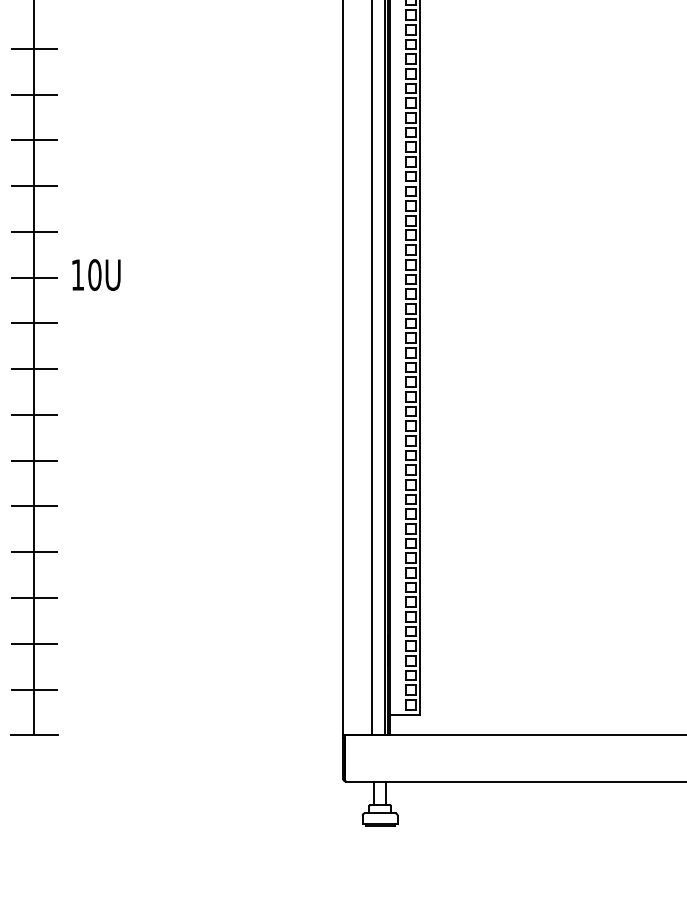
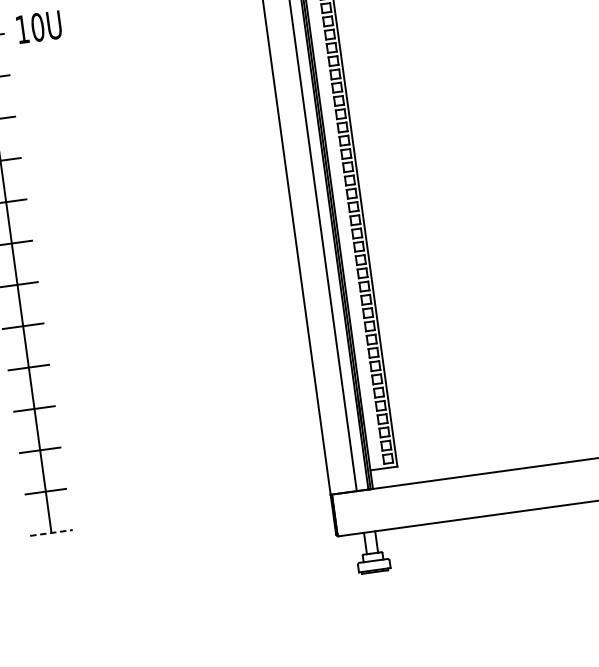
text: (96, 274) -> (39, 26), moved
line: (34, 735) -> (51, 533), solid -> dashed

